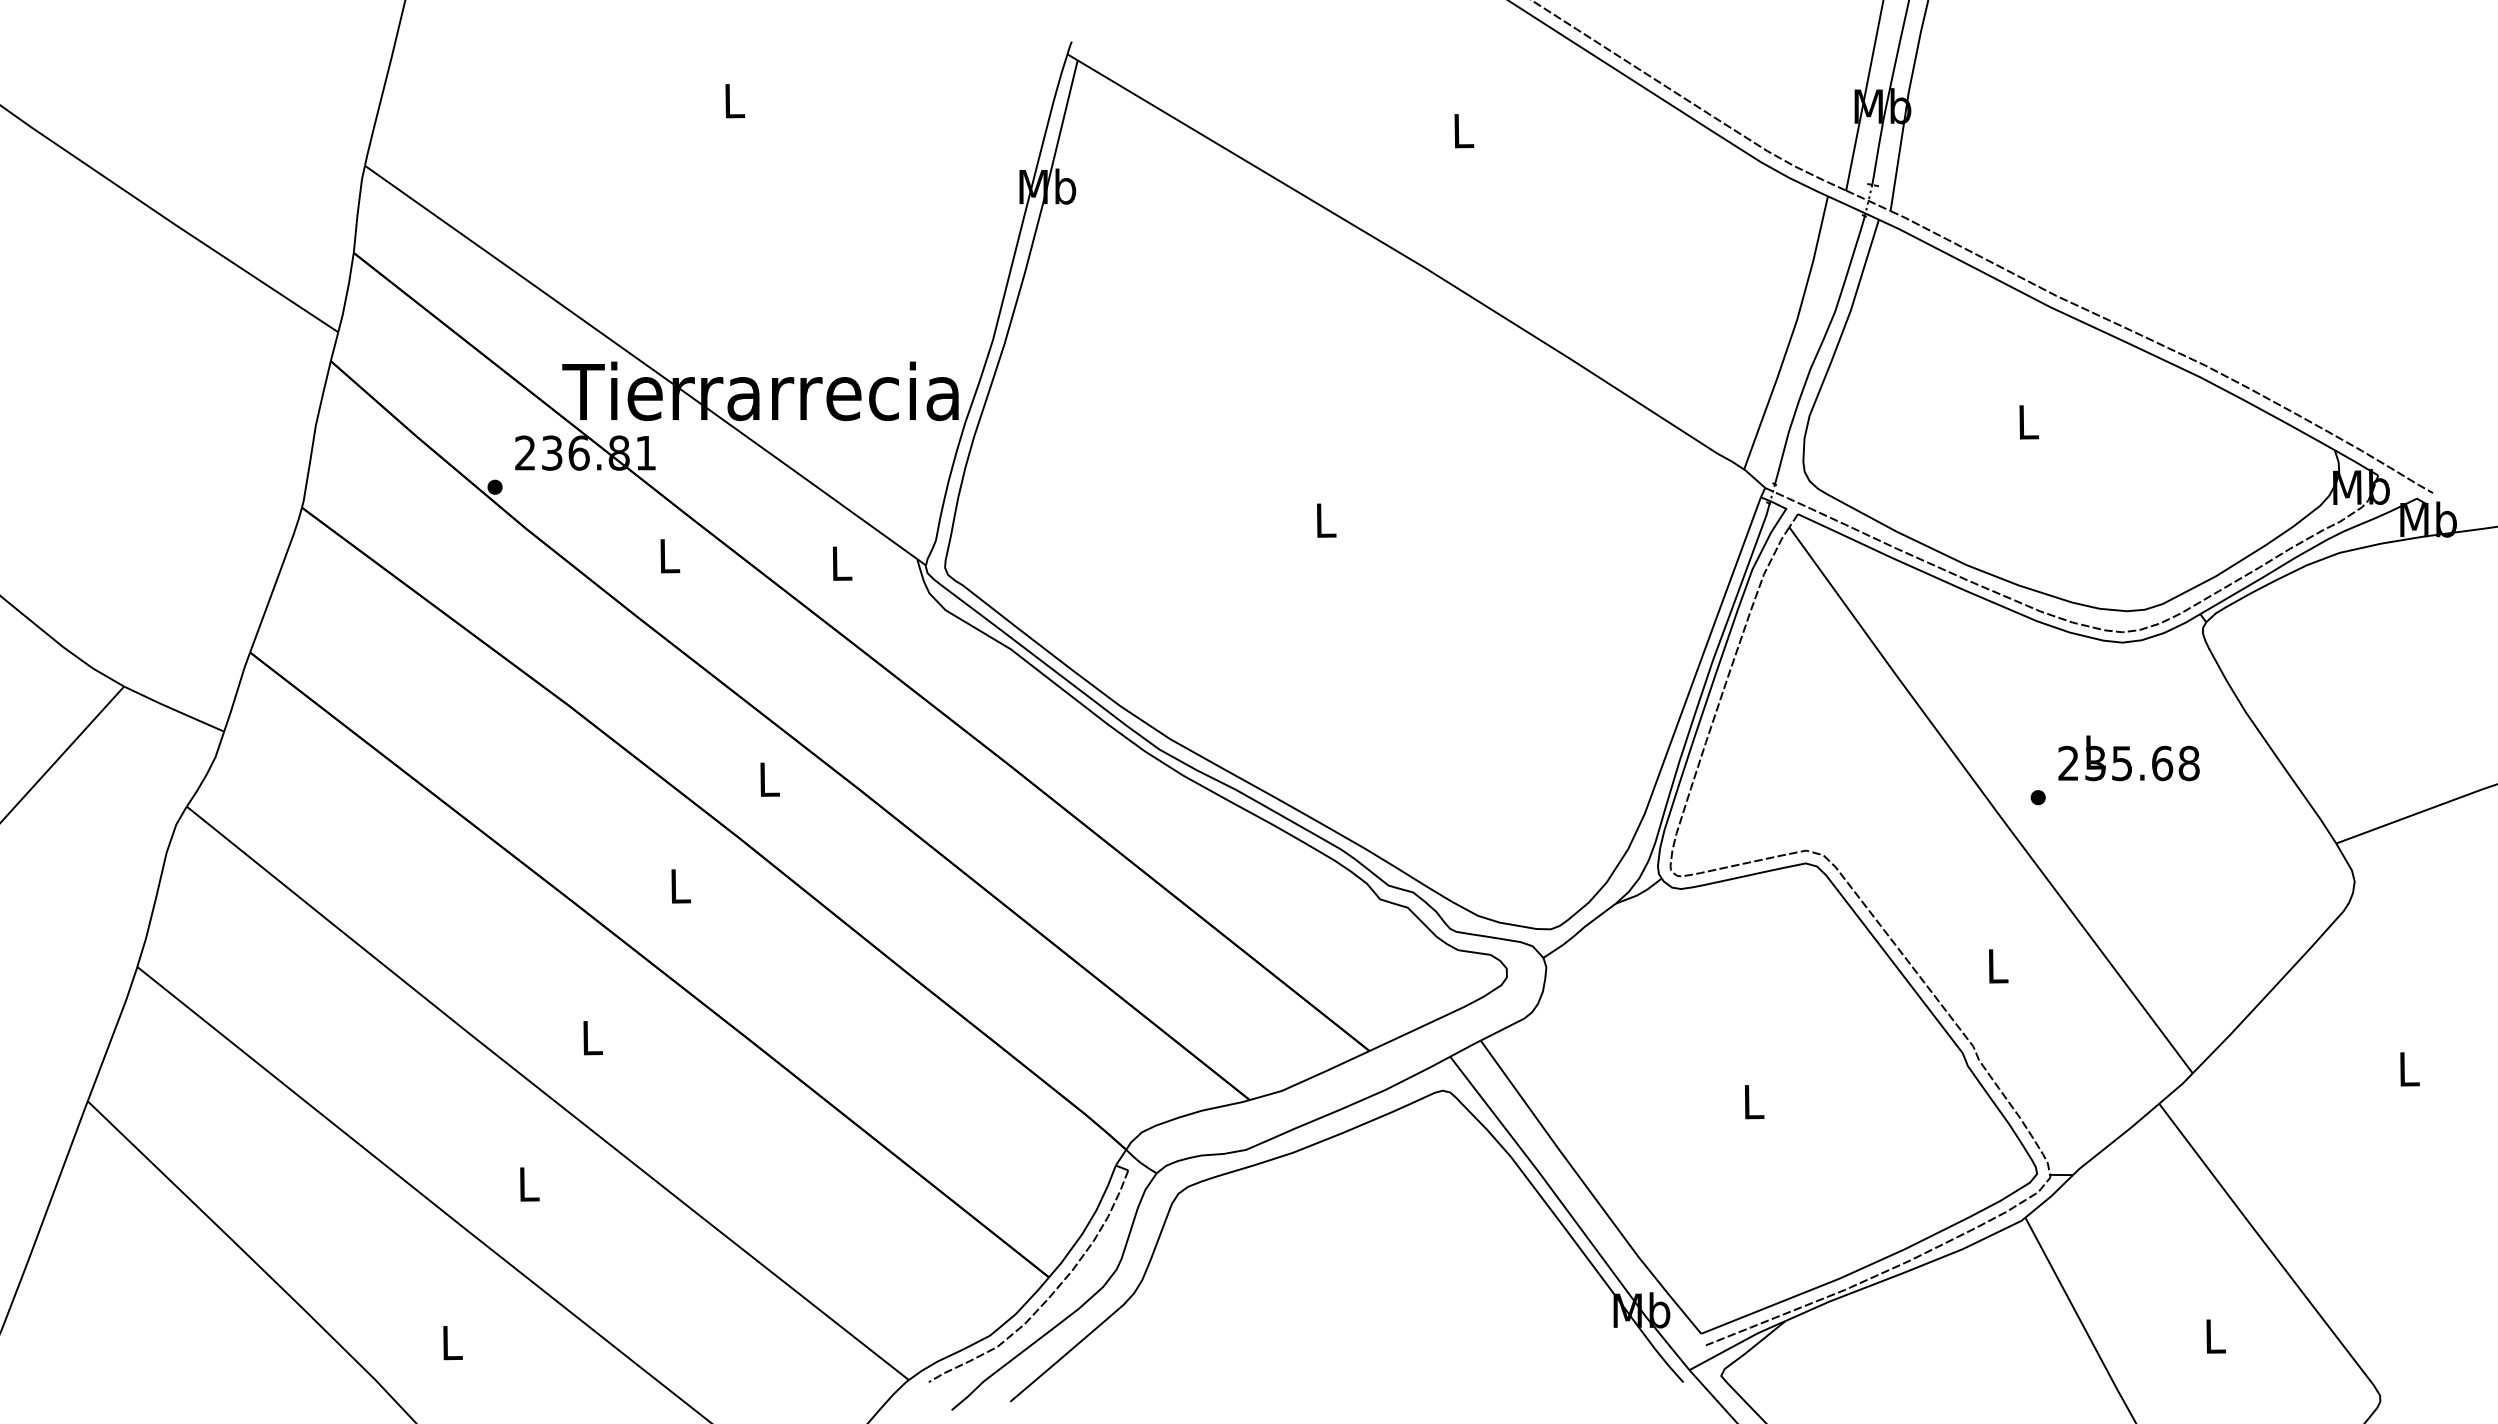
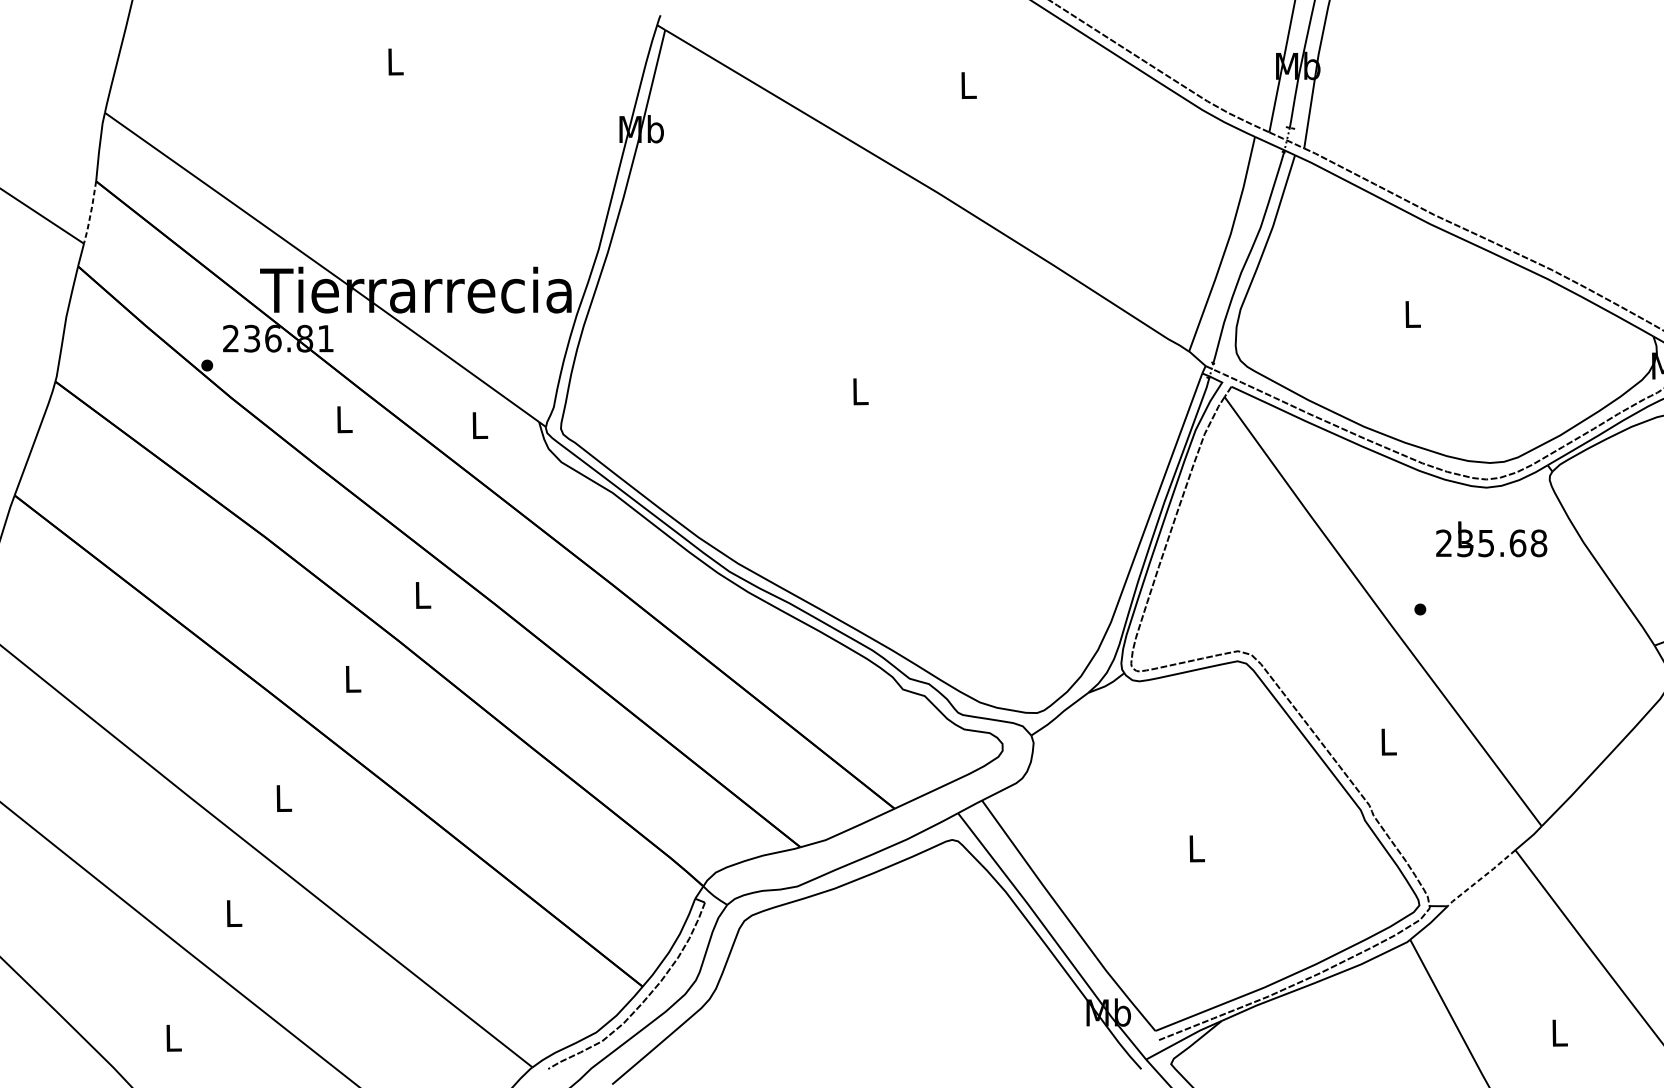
line: (347, 293) -> (91, 213), solid -> dashed
text: (2128, 758) -> (1491, 539), moved
line: (2116, 1139) -> (1481, 878), solid -> dashed

